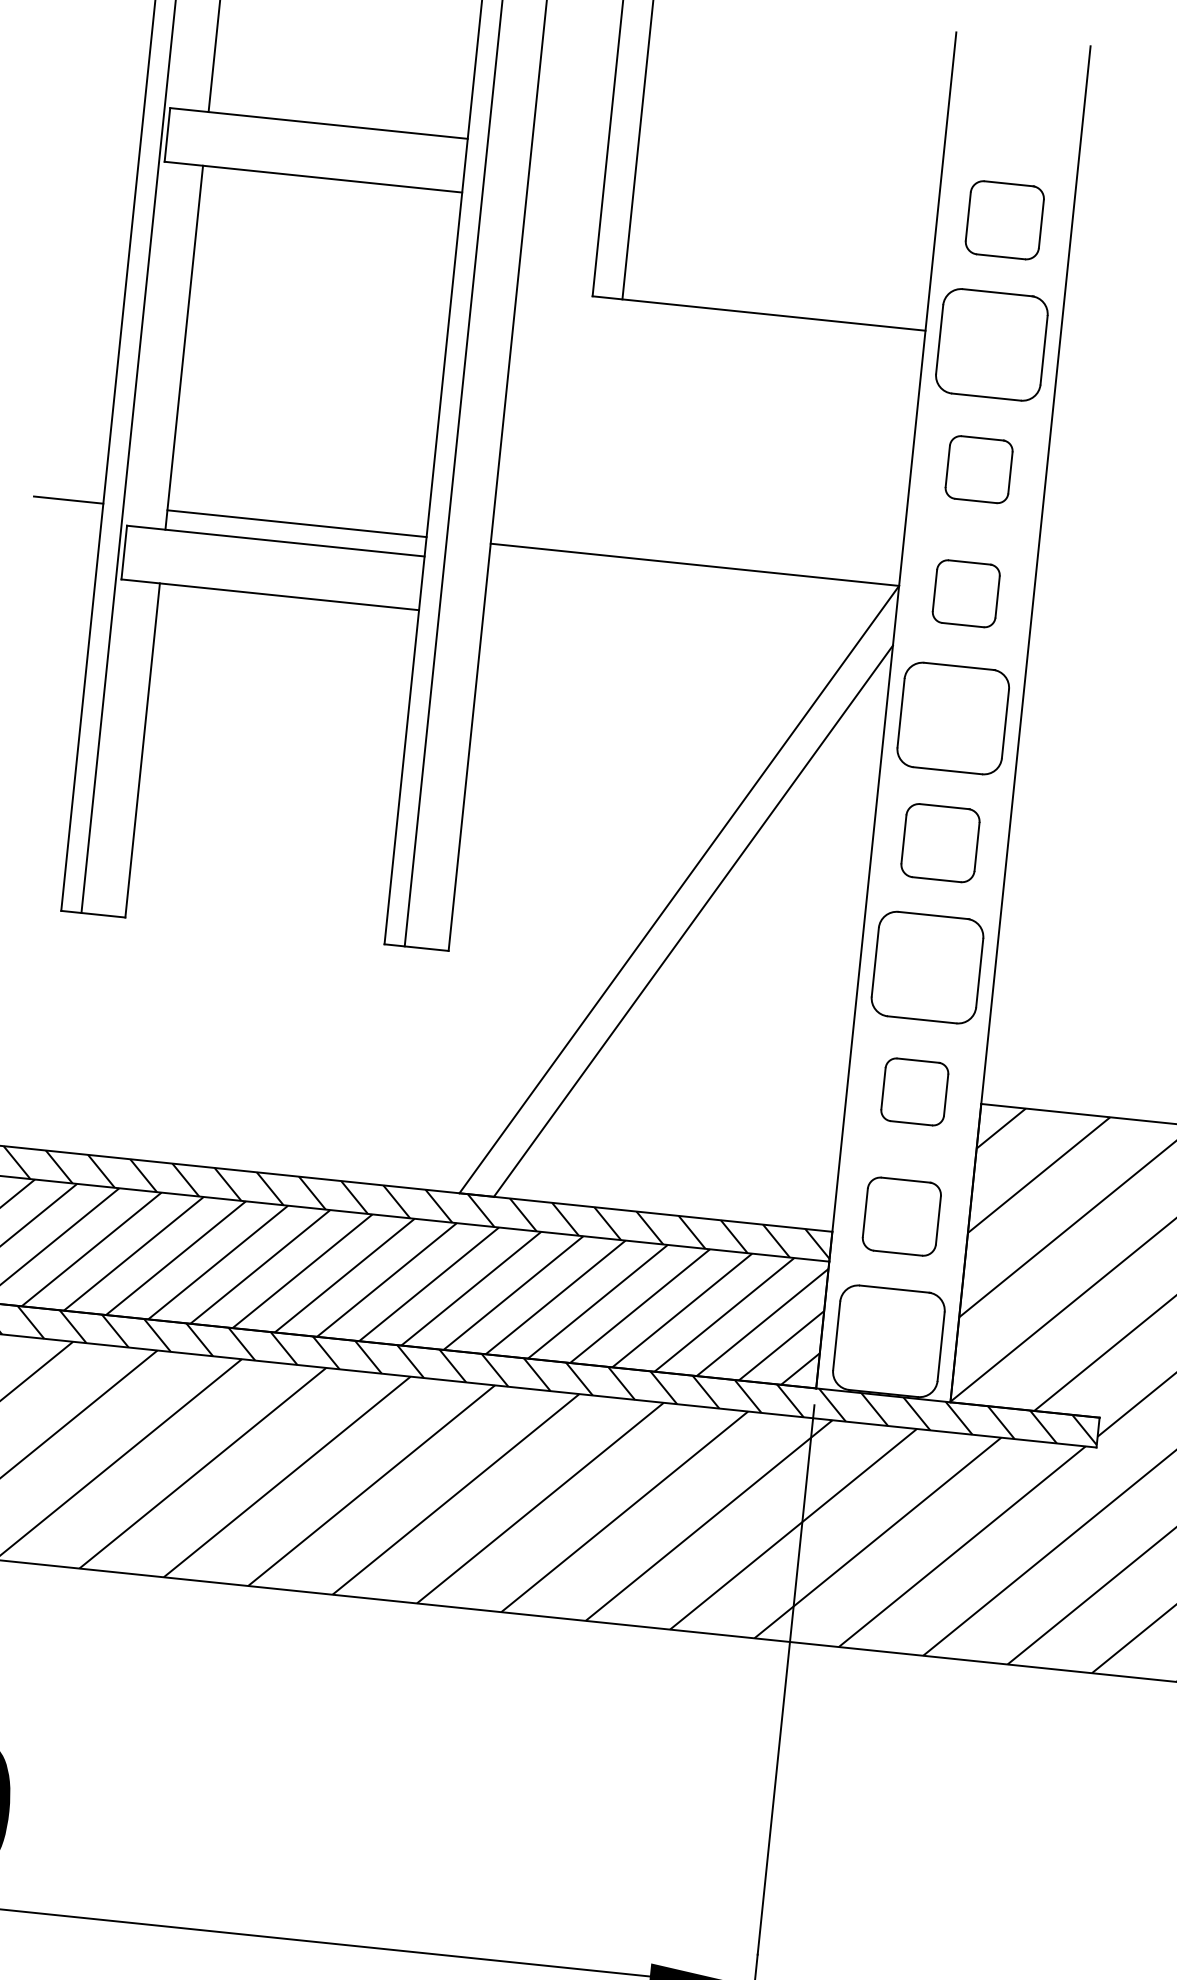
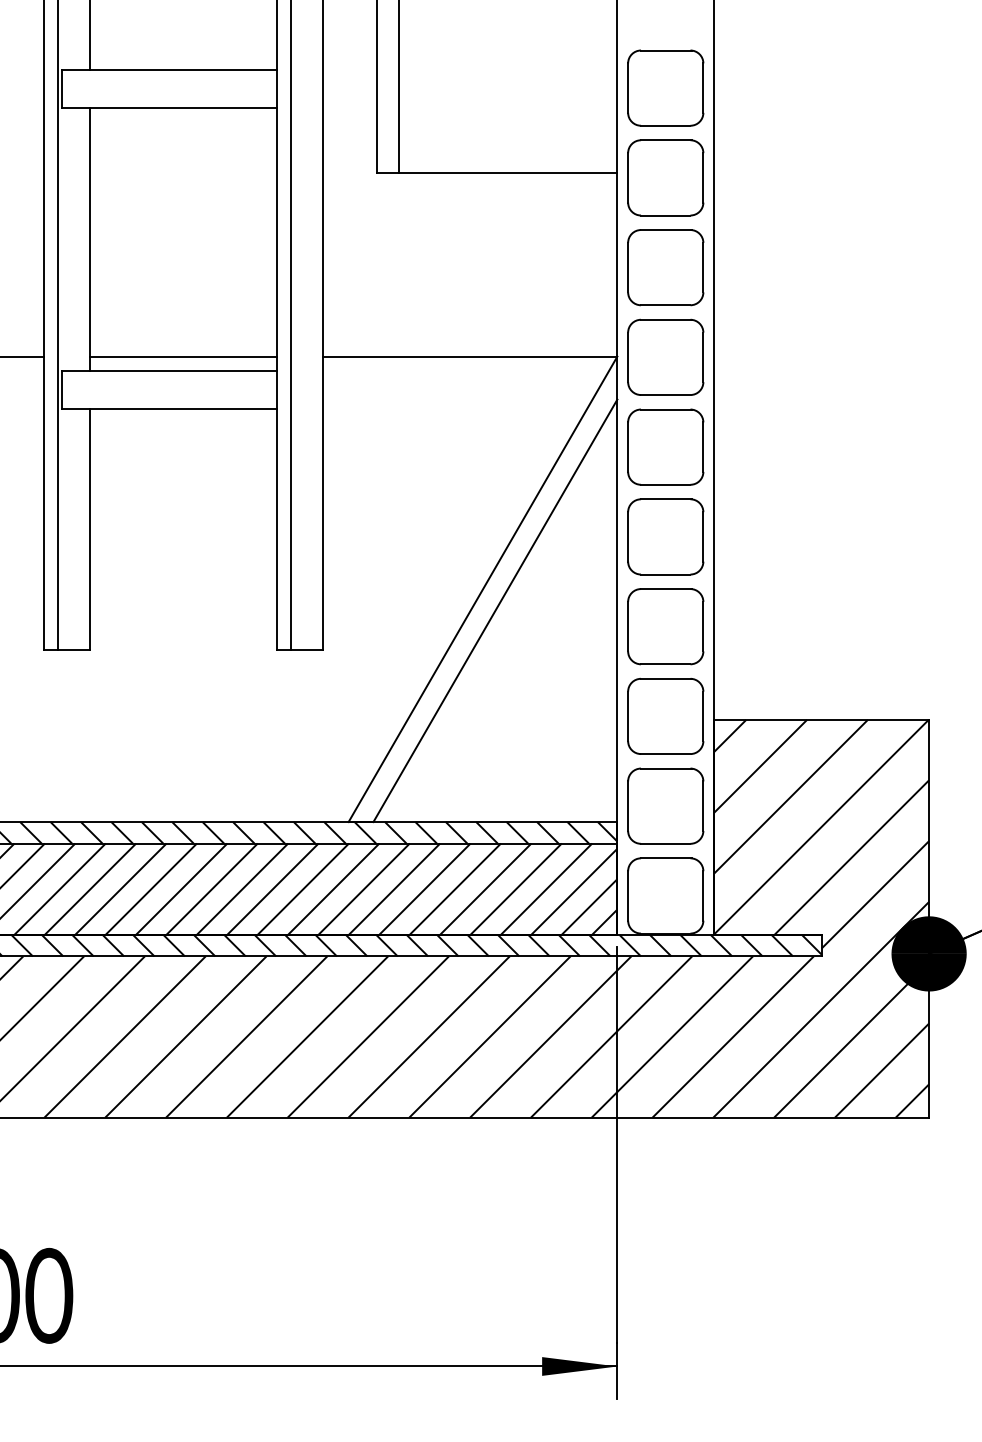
part: (1004, 219) -> (665, 87), size x1.43
part: (978, 469) -> (665, 267), size x1.67
part: (965, 592) -> (665, 356), size x1.67
part: (940, 842) -> (665, 536), size x1.43
part: (914, 1090) -> (665, 715), size x1.67
part: (901, 1215) -> (665, 805), size x1.43

